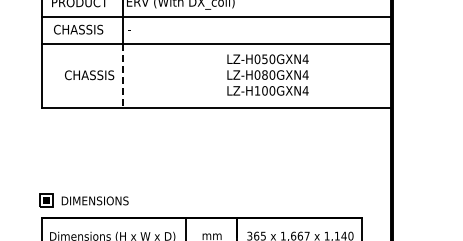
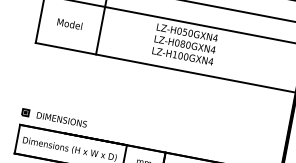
text: (267, 74) -> (184, 44), moved
text: (89, 75) -> (75, 25), CHASSIS -> Model
line: (123, 76) -> (100, 31), dashed -> solid
part: (46, 200) -> (25, 112), size x0.62

